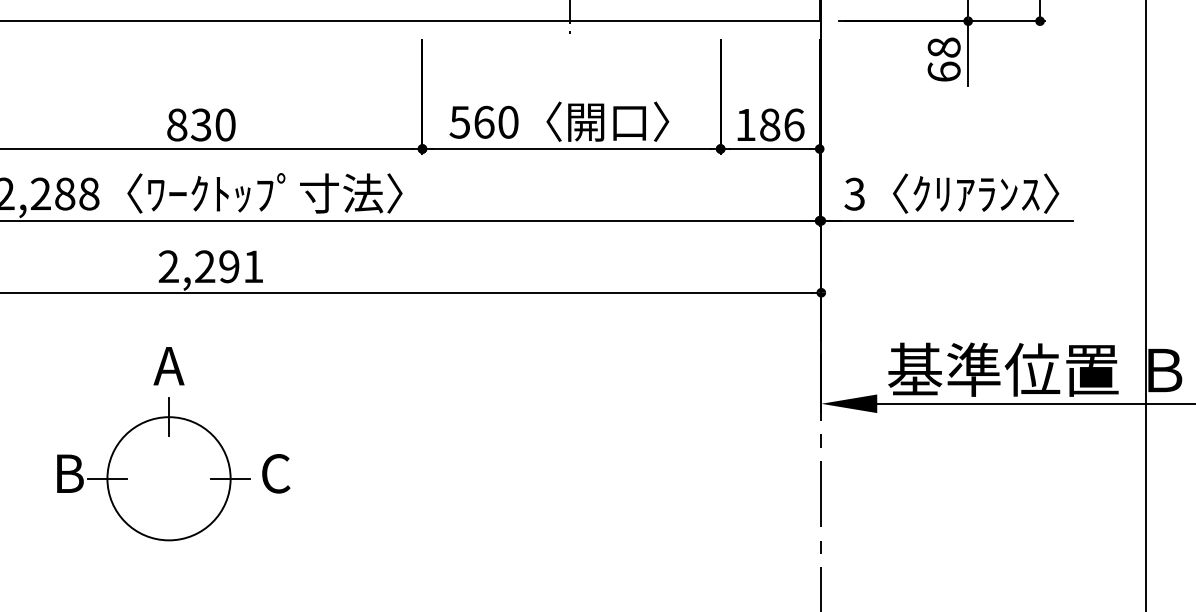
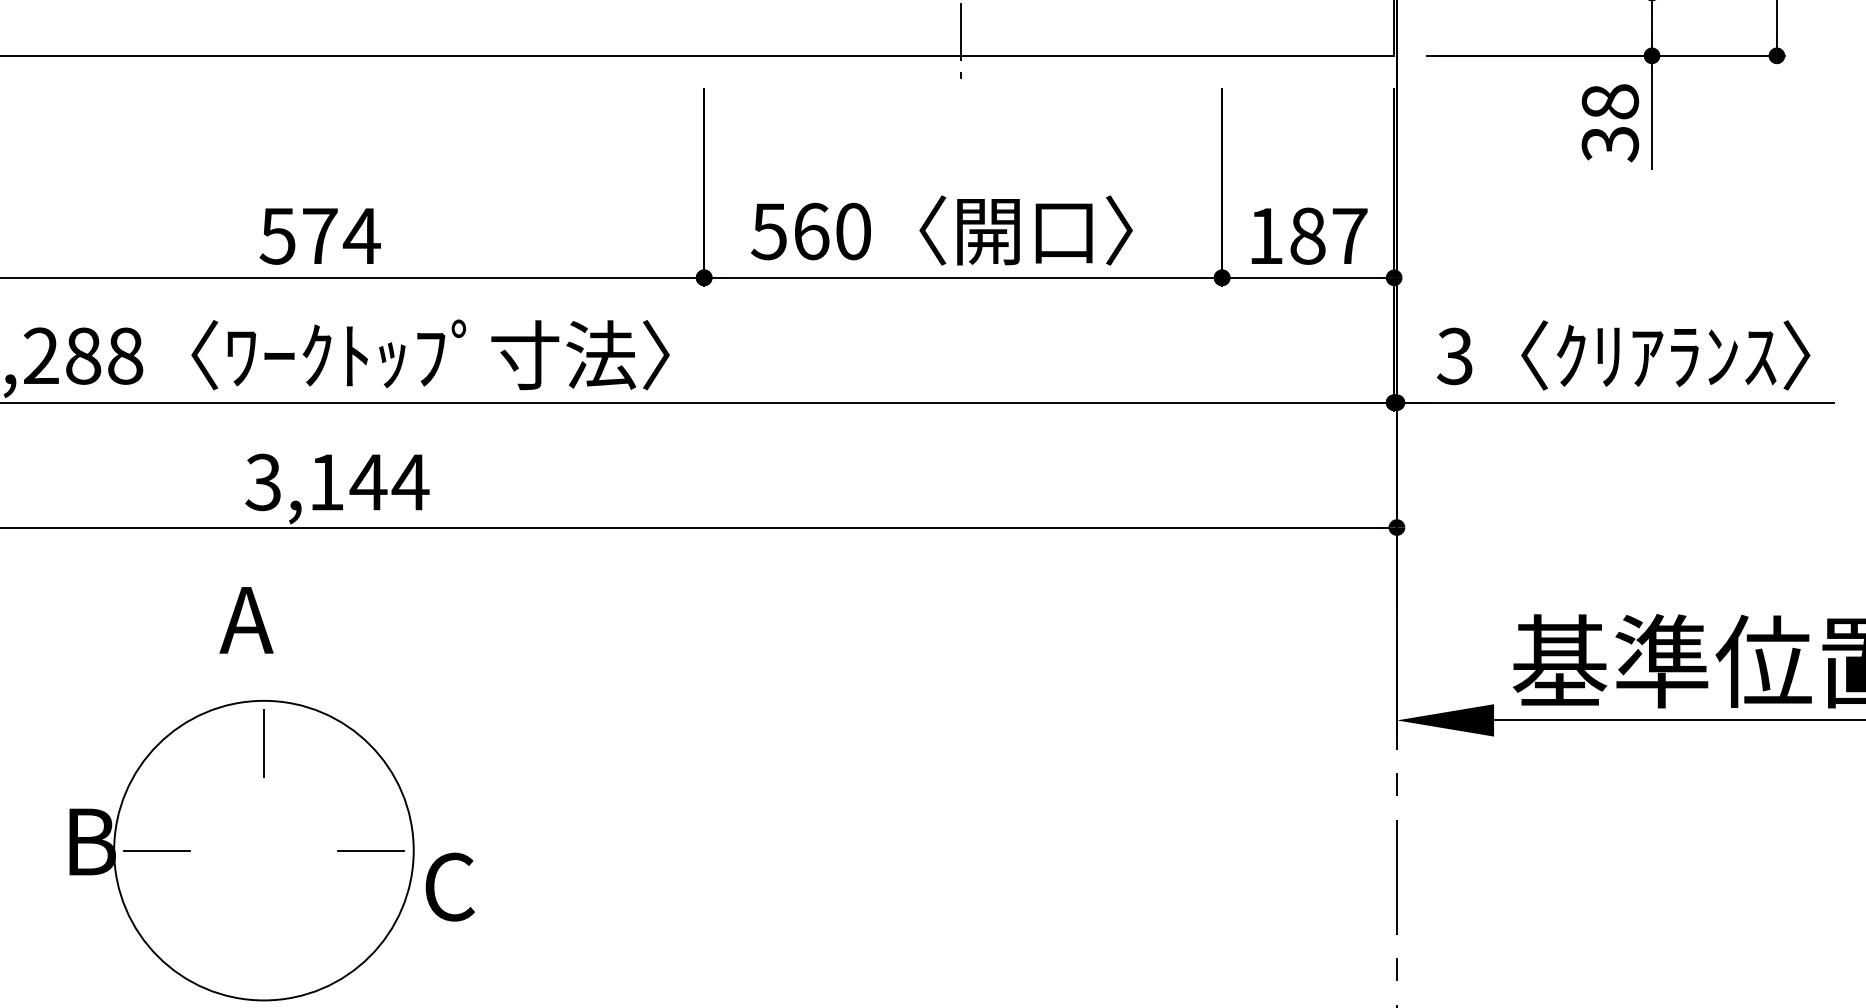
text: (943, 71) -> (1609, 143), 68 -> 38
text: (201, 124) -> (320, 235), 830 -> 574
text: (794, 124) -> (1350, 235), 186 -> 187
text: (211, 266) -> (337, 481), 2,291 -> 3,144
text: (168, 366) -> (245, 620), moved
text: (276, 473) -> (450, 886), moved
circle: (168, 478) -> (263, 850), size x1.4

